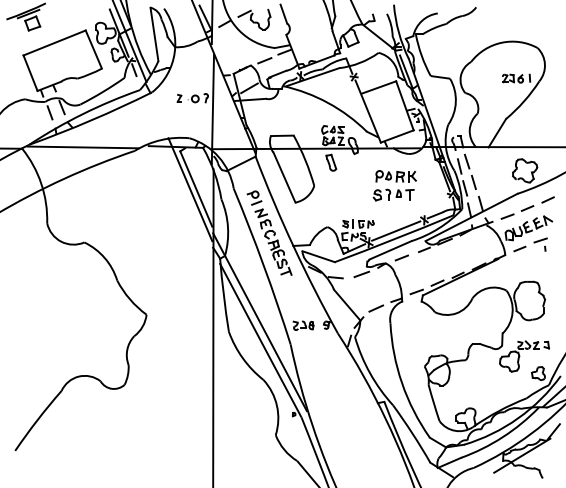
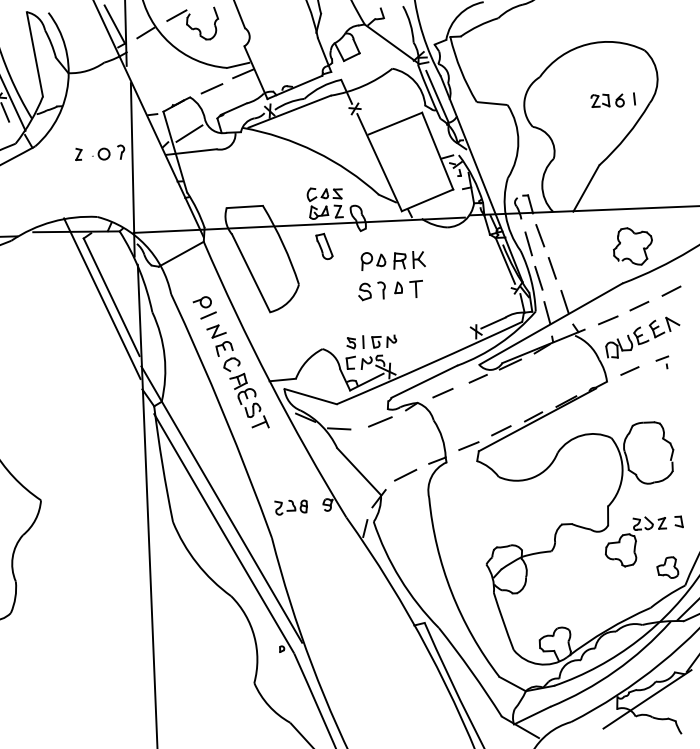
part: (394, 185) -> (391, 275), moved
line: (396, 230) -> (432, 349), removed
part: (540, 244) -> (662, 362), size x0.6

